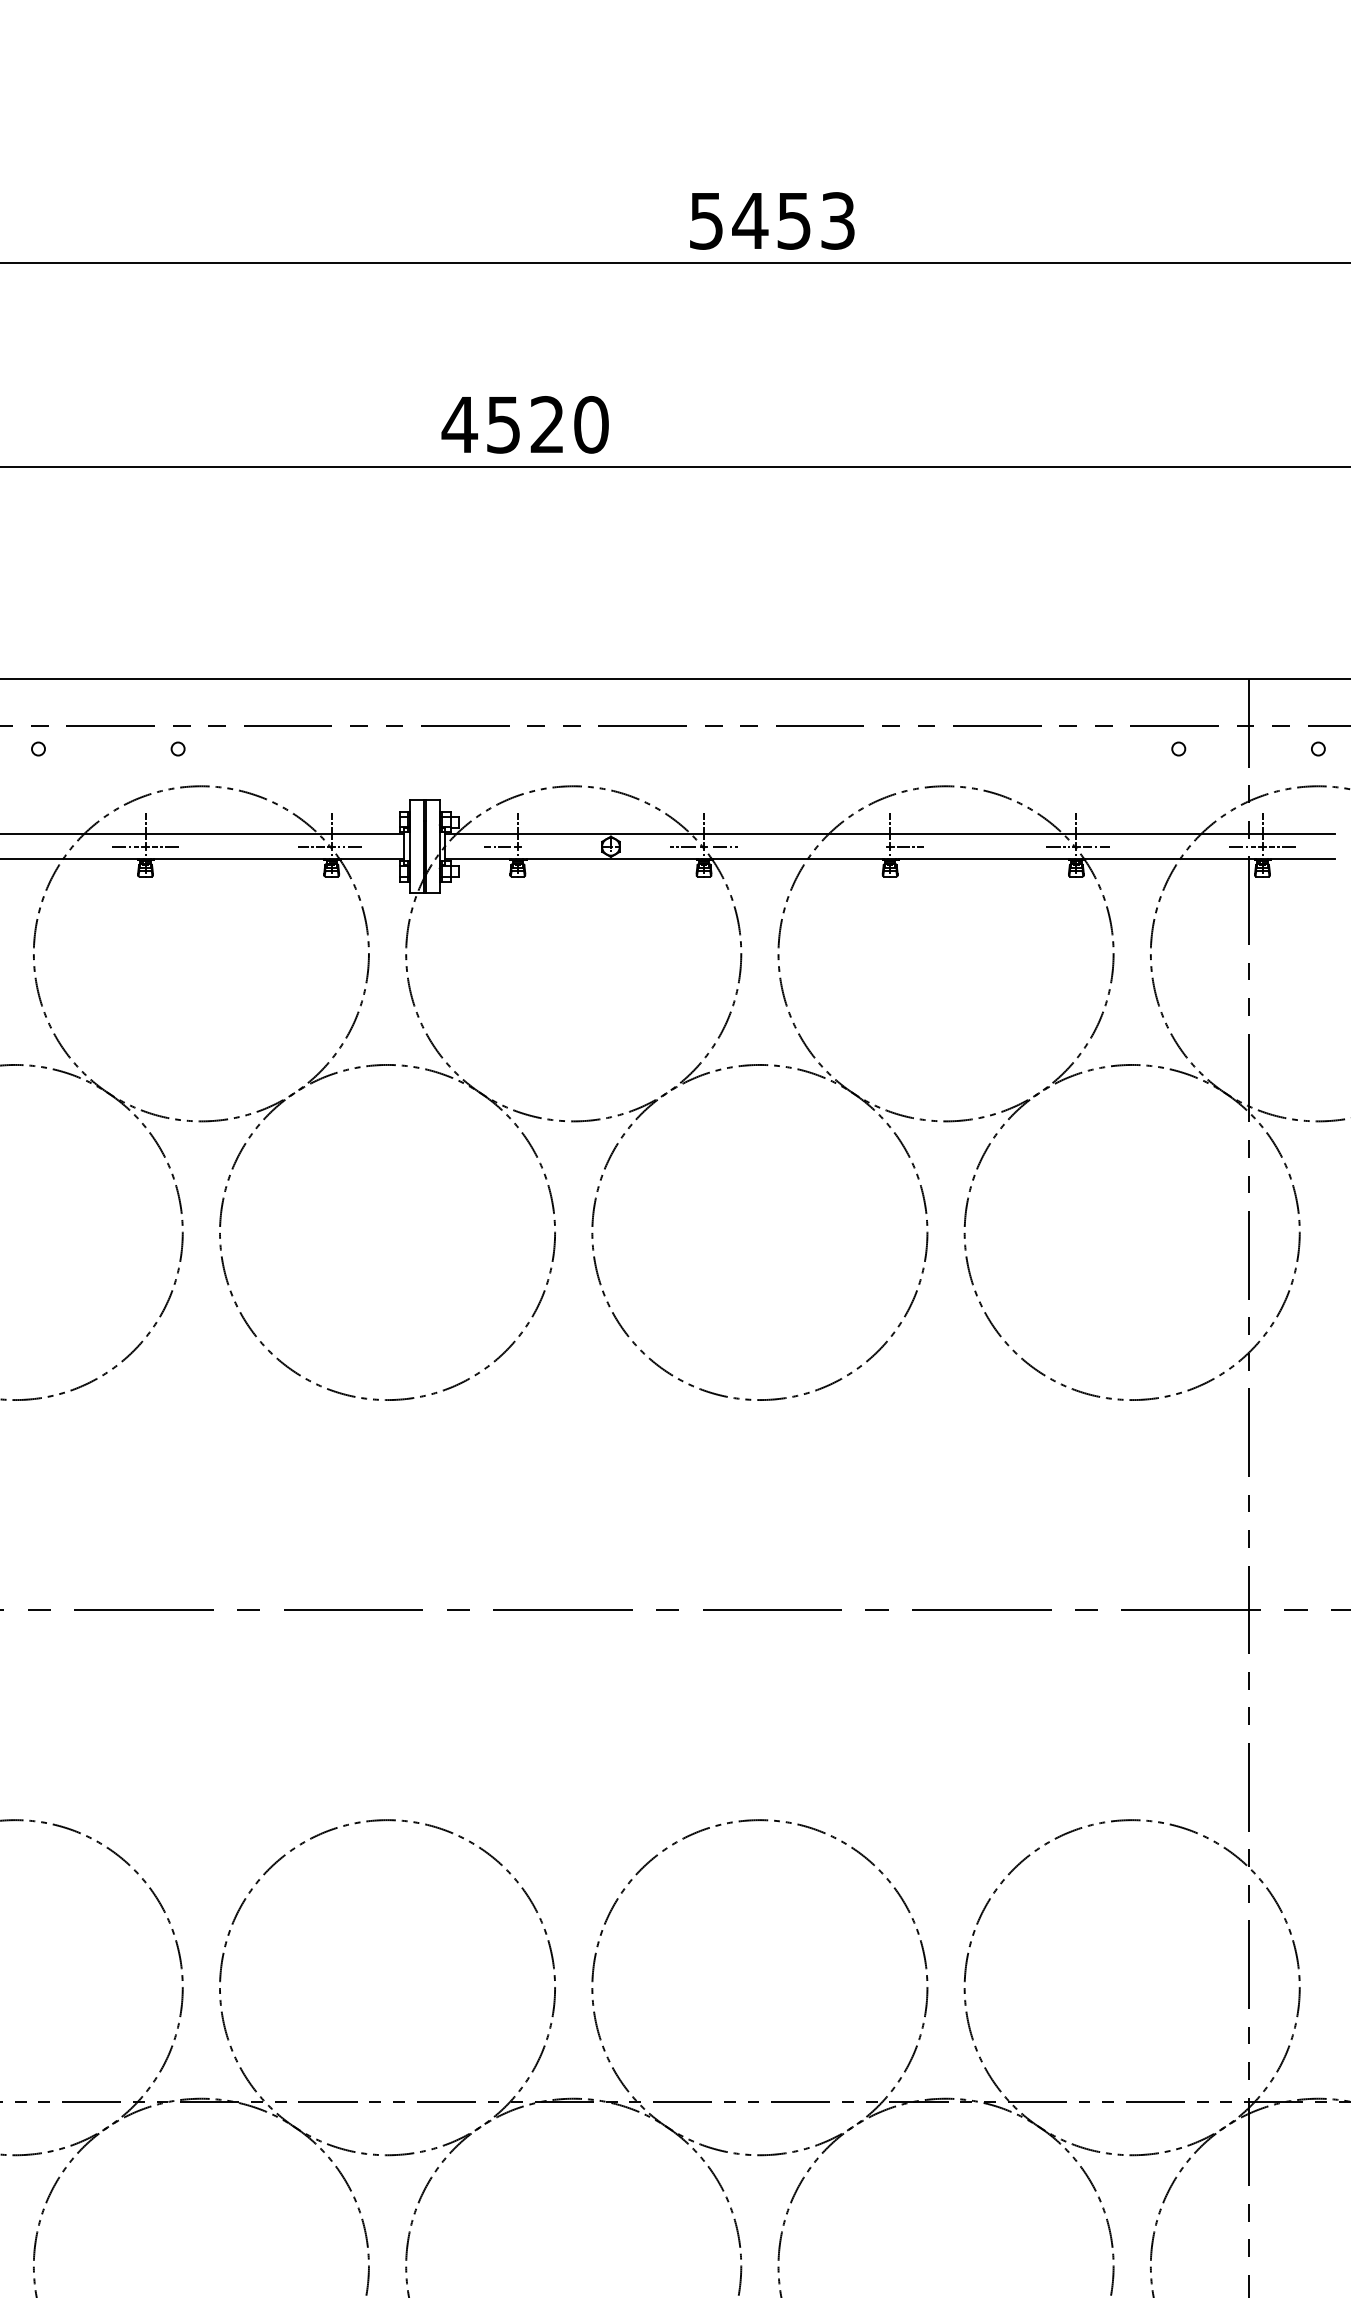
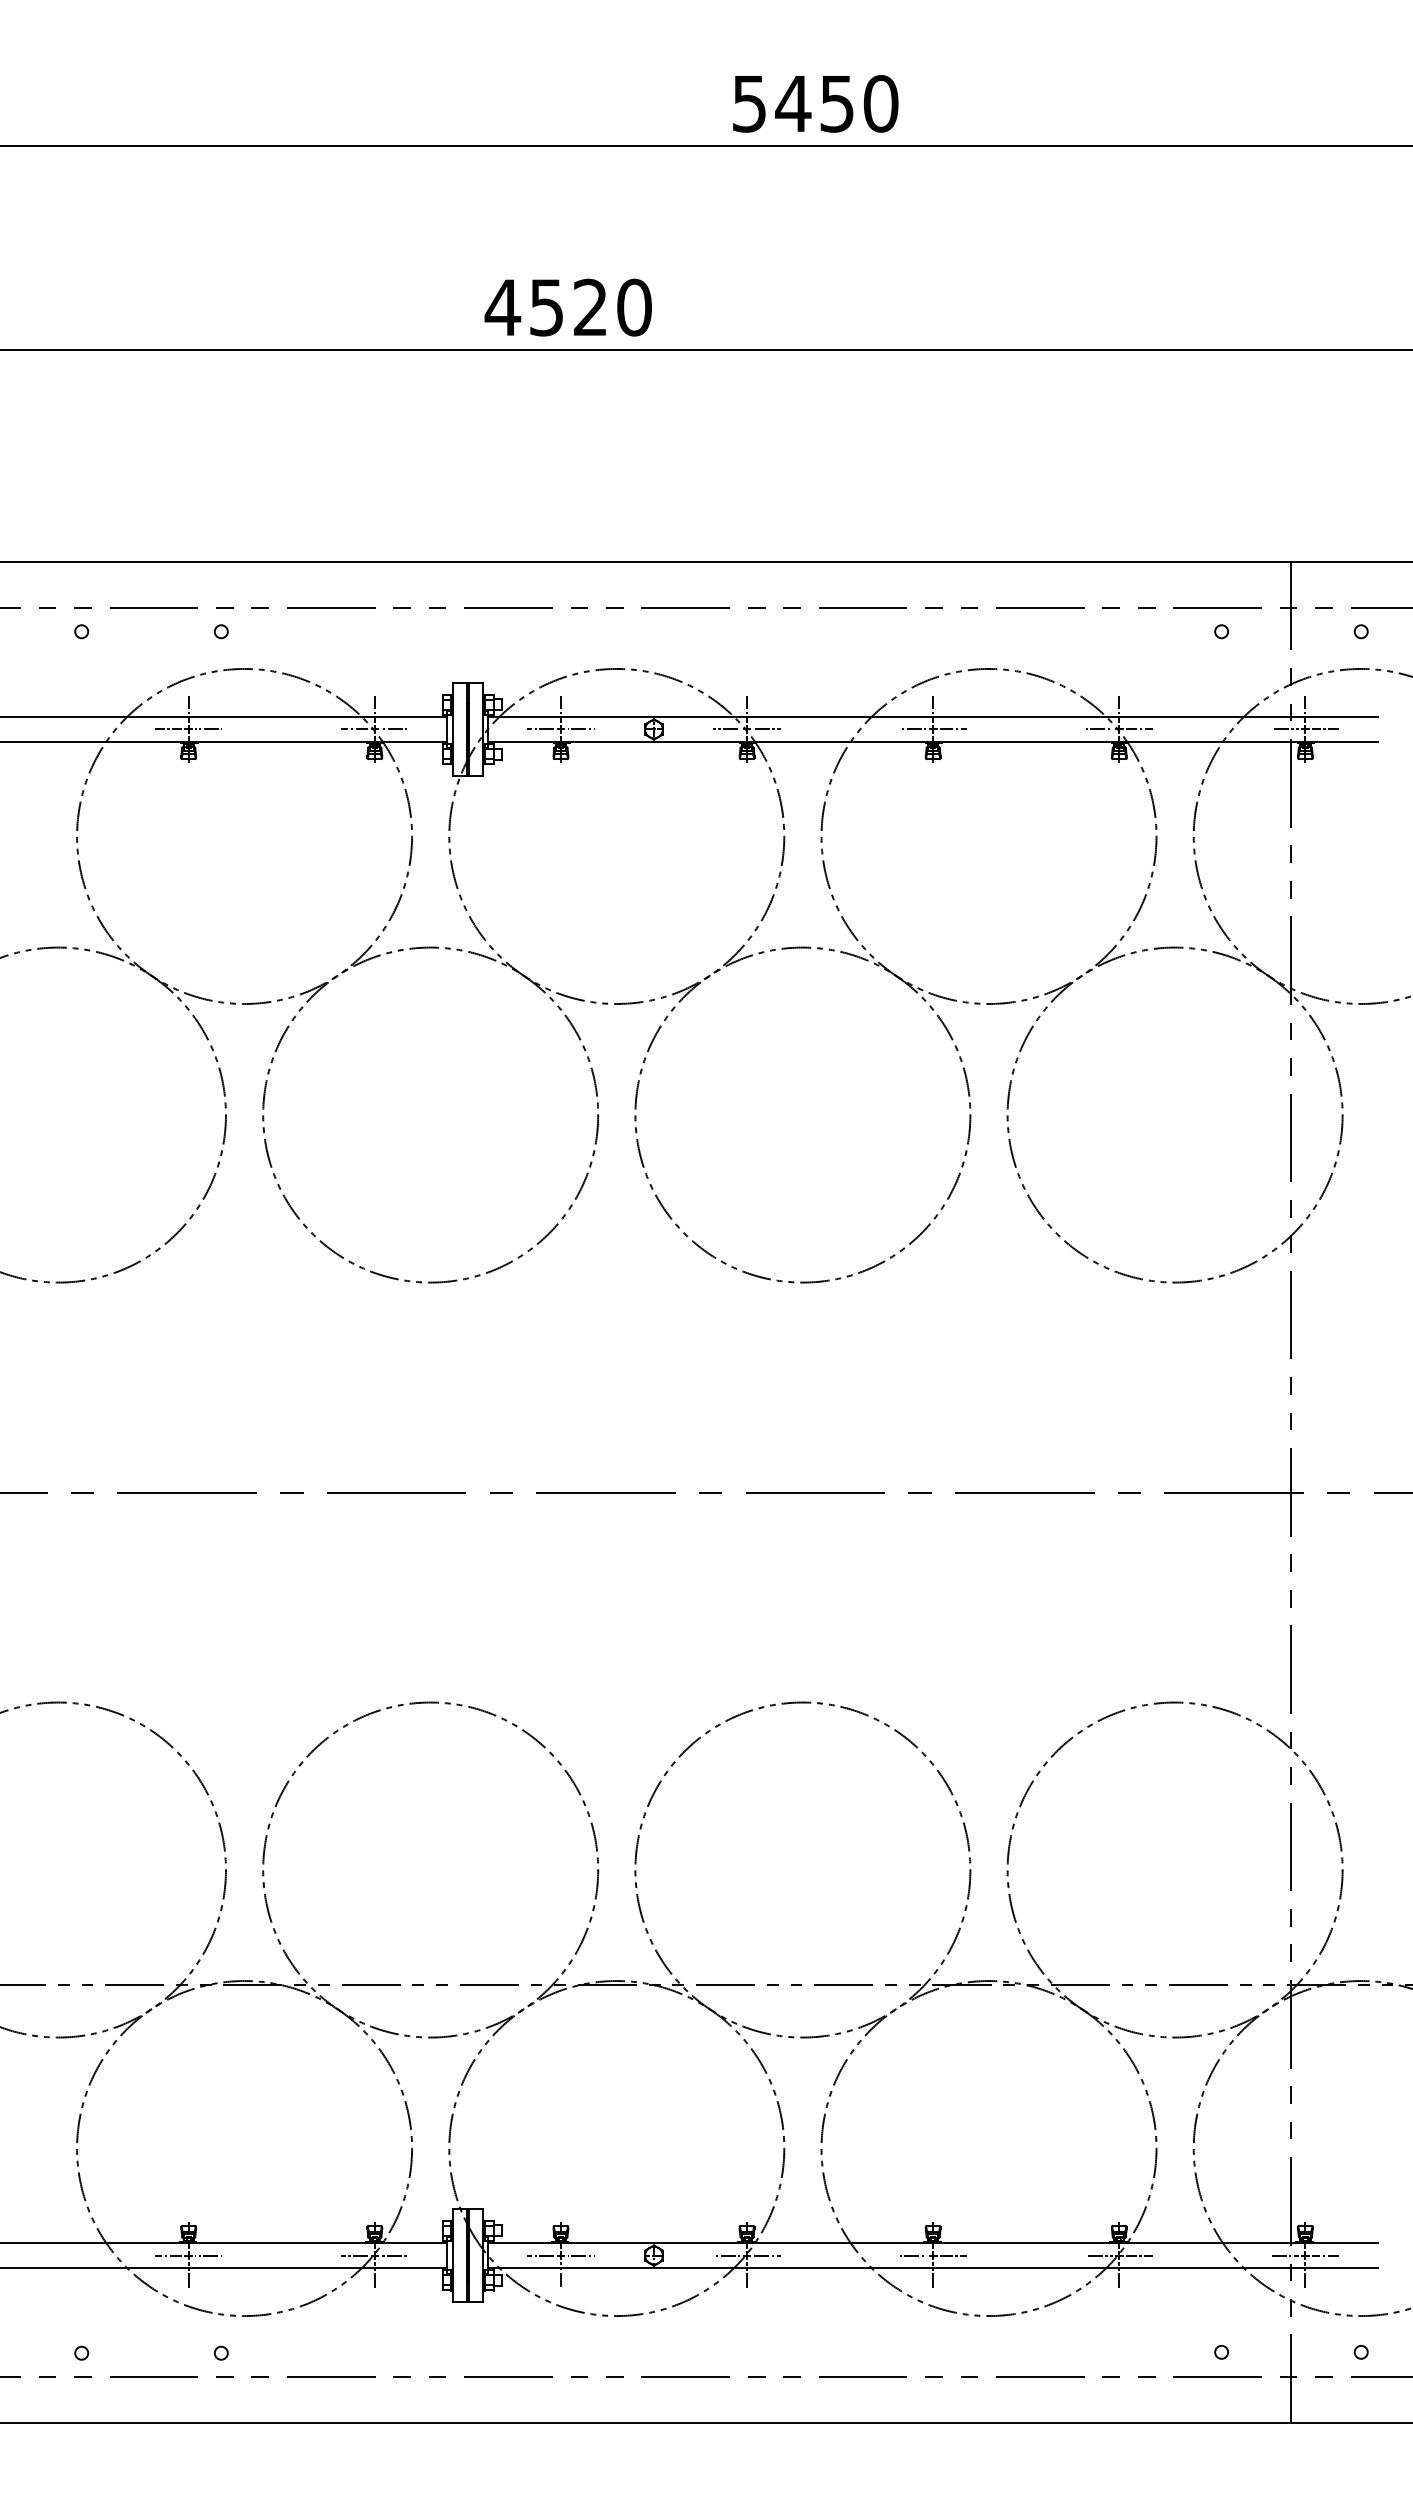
text: (837, 220) -> (880, 103), 5453 -> 5450
line: (537, 846) -> (580, 729), added
line: (869, 846) -> (912, 729), added

